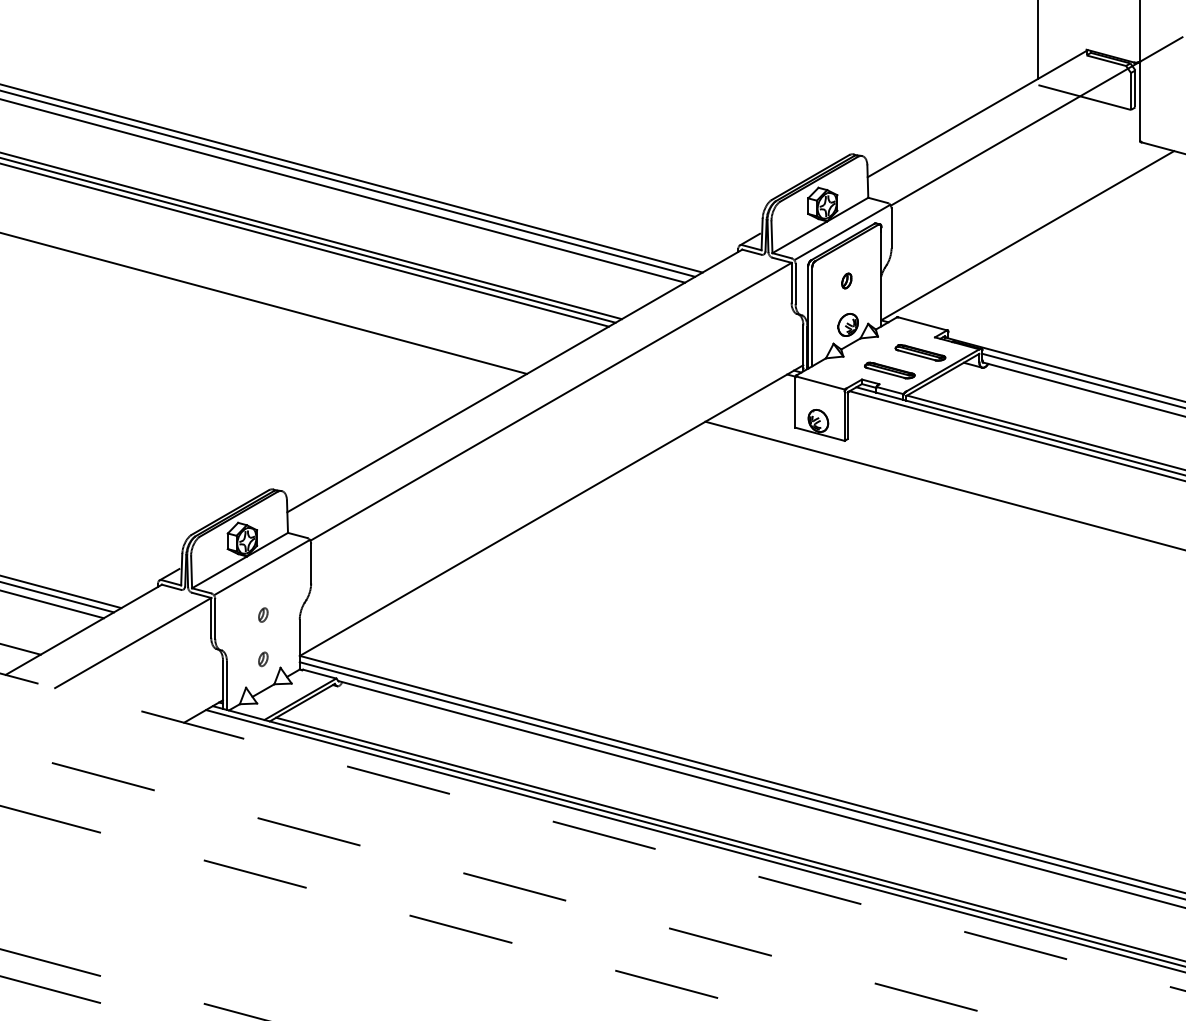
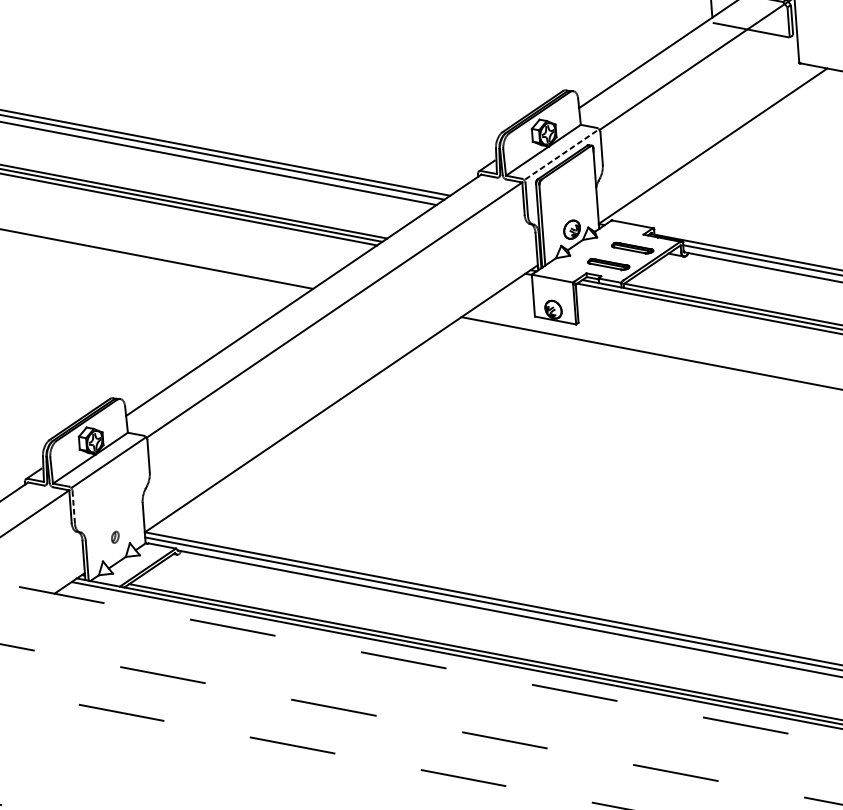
line: (842, 232) -> (561, 154), solid -> dashed
part: (846, 280) -> (568, 193), removed
part: (263, 614) -> (112, 500), removed
line: (215, 618) -> (73, 506), solid -> dashed

